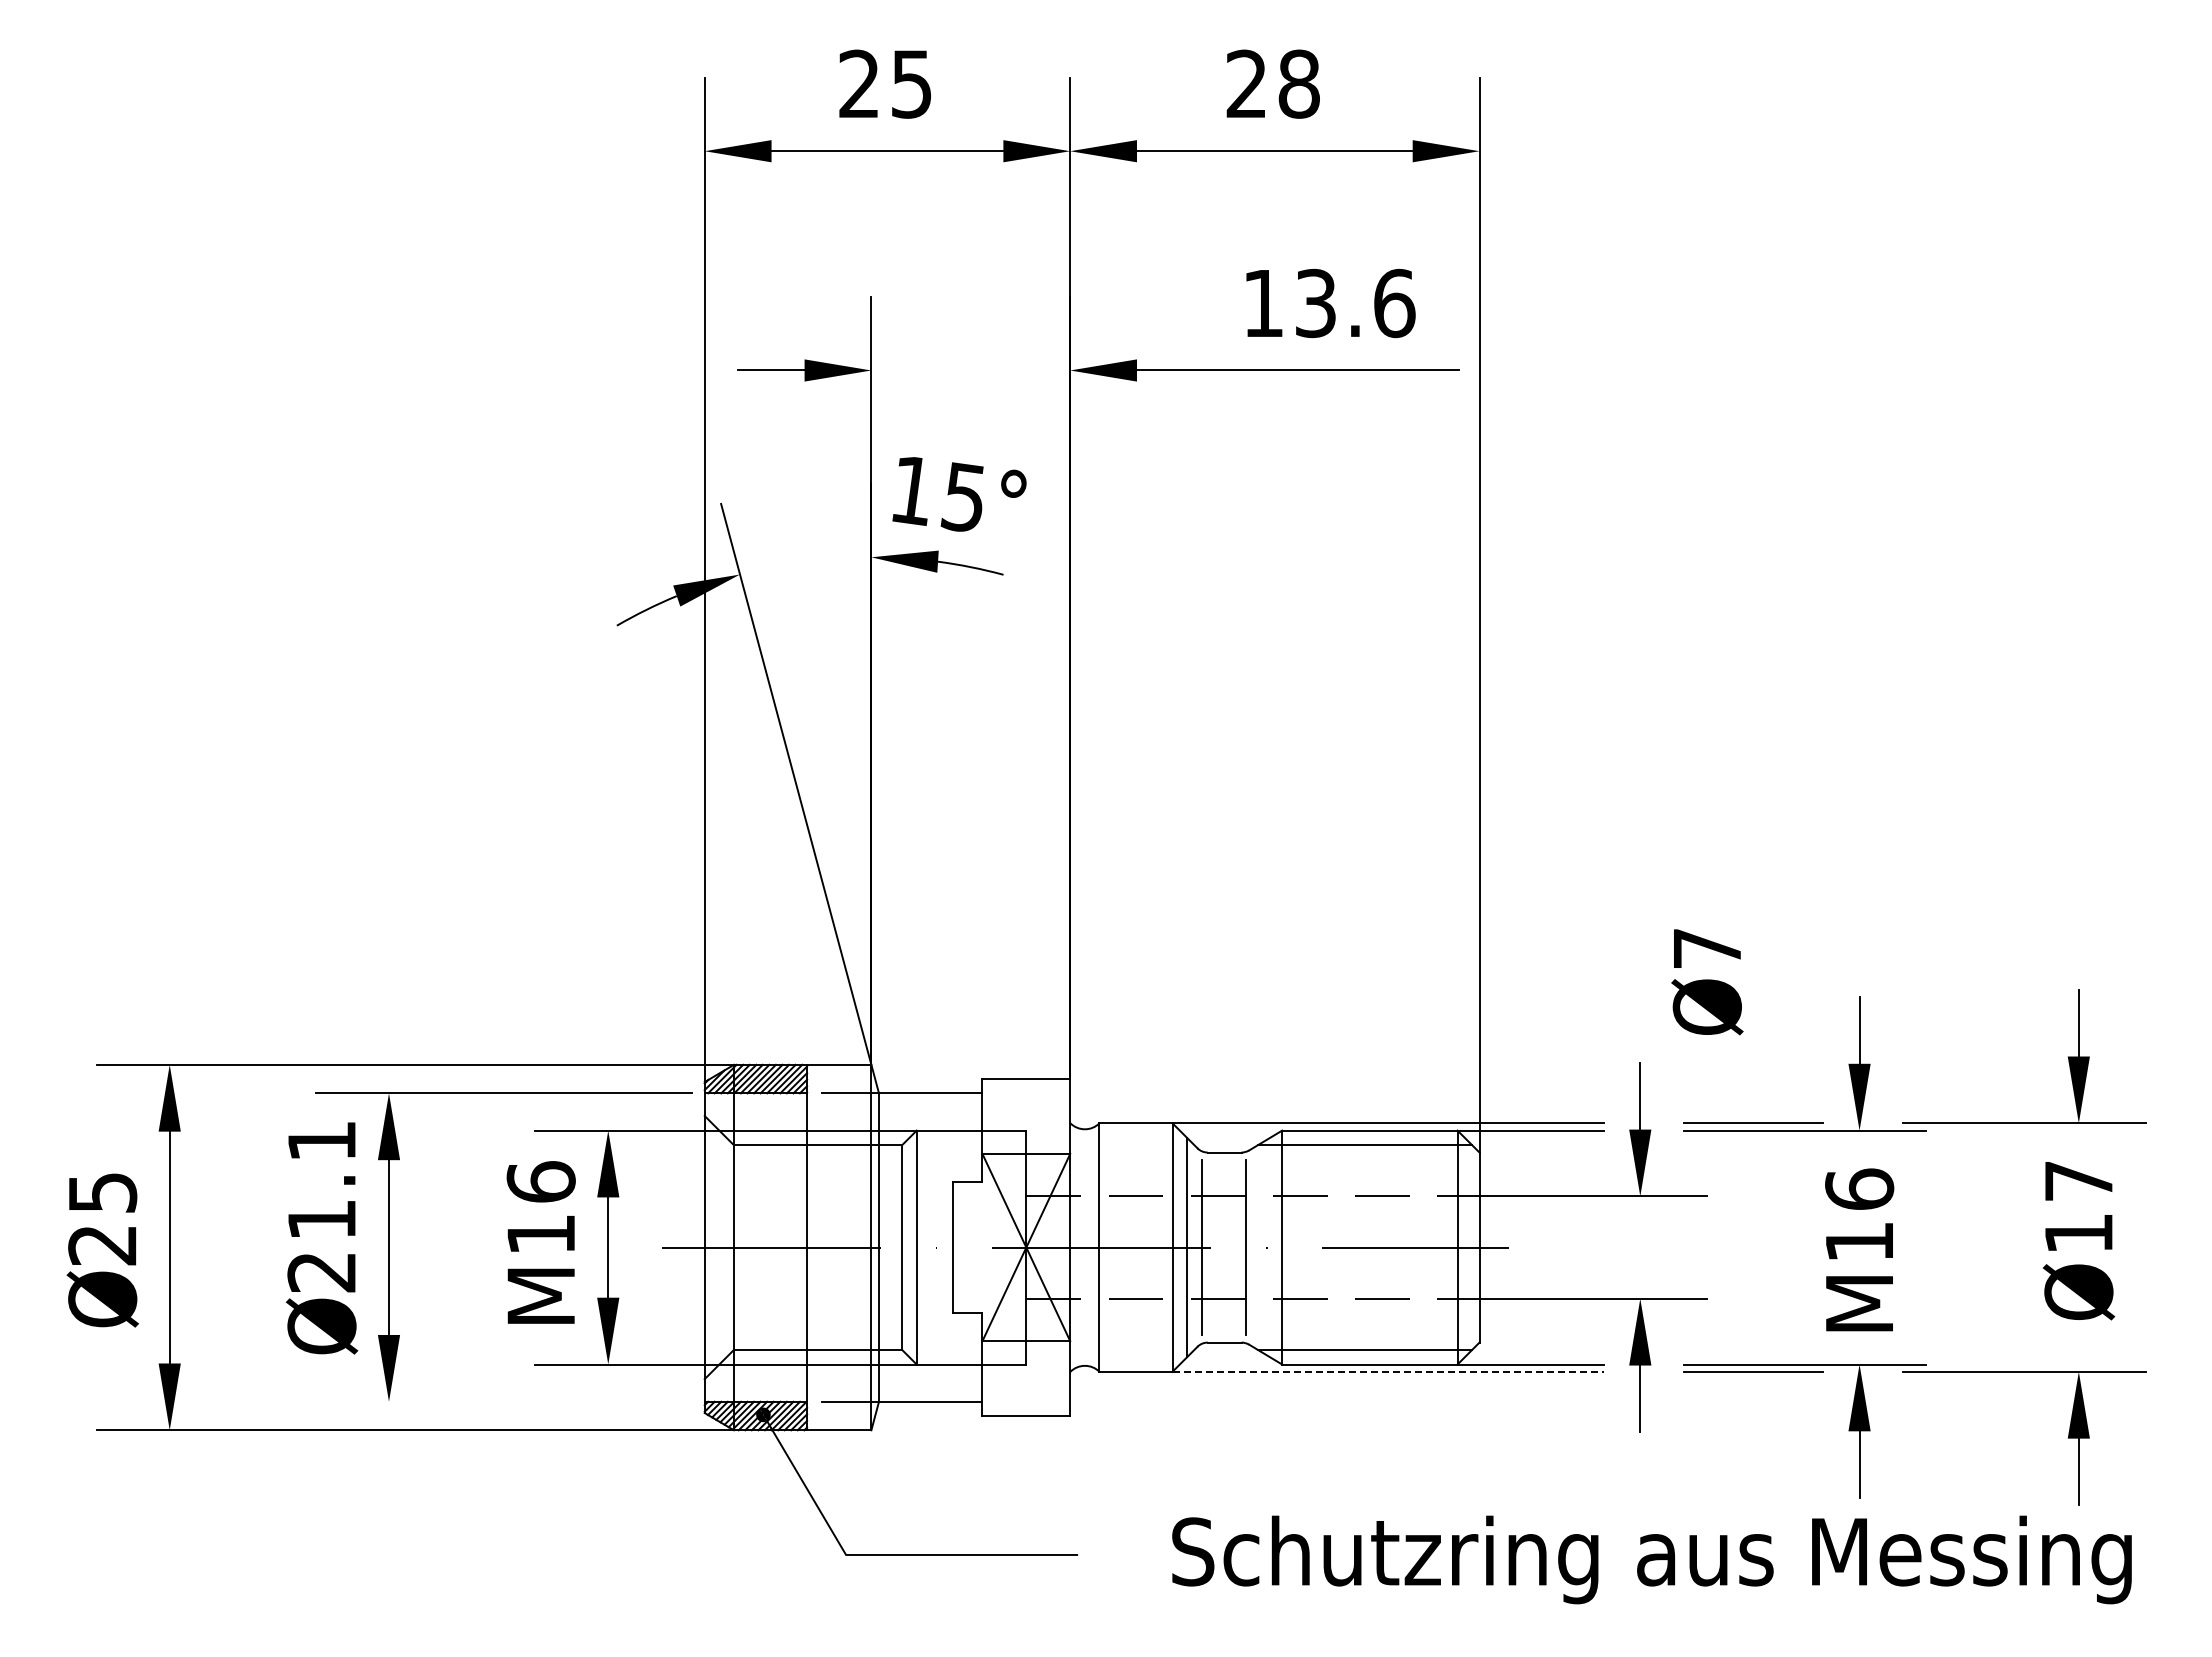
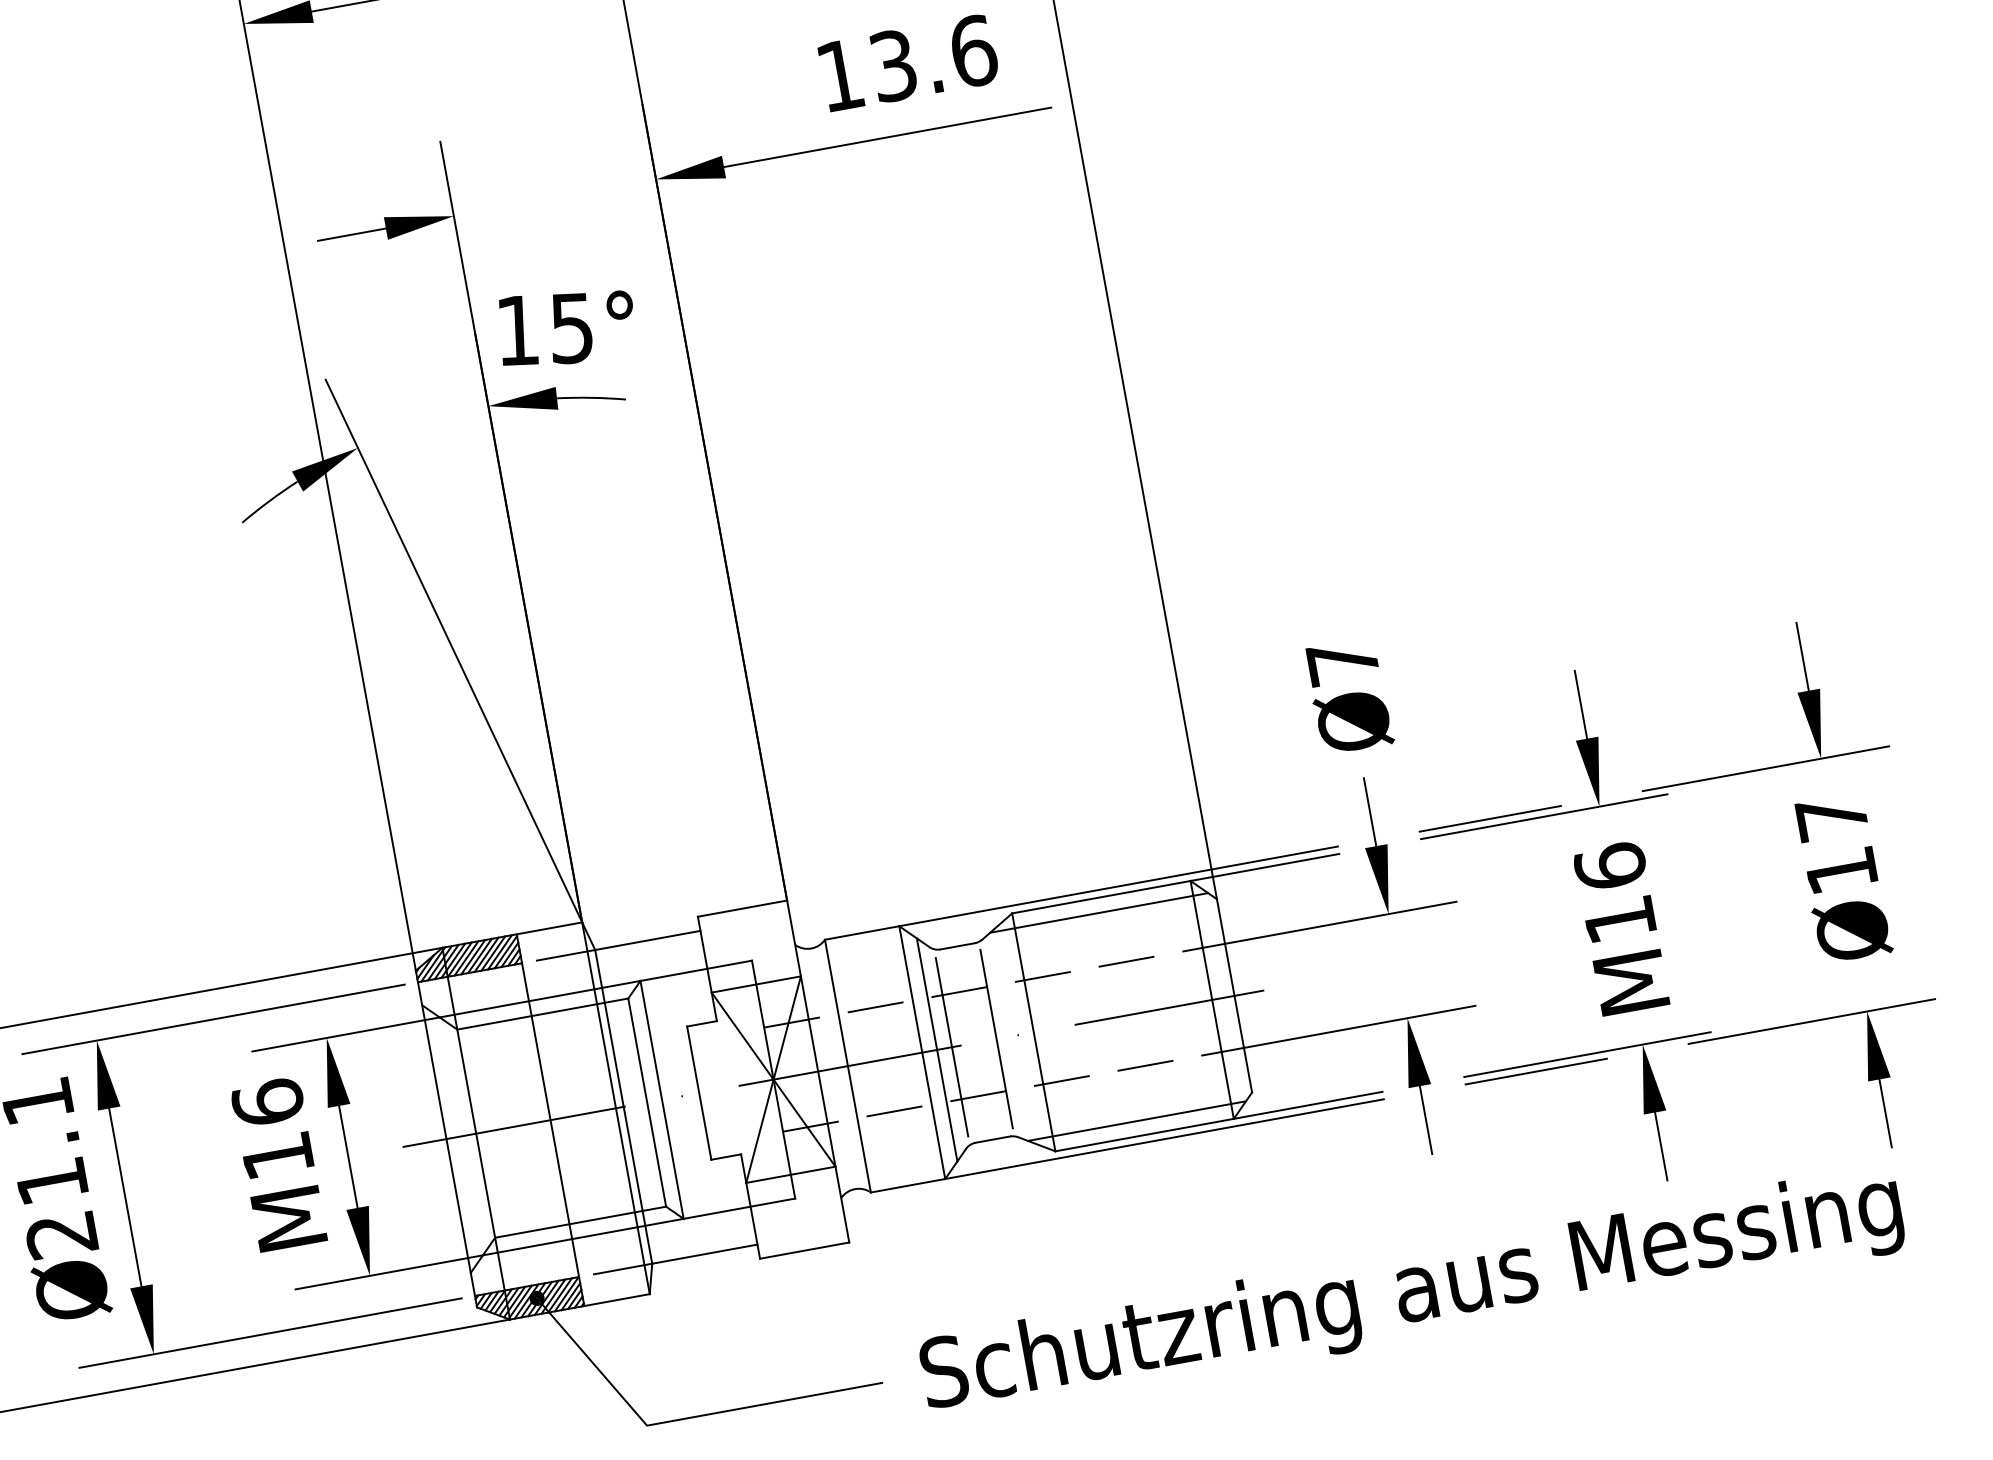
text: (1707, 982) -> (1349, 696), moved
line: (1388, 1371) -> (1164, 1138), dashed -> solid
line: (503, 1401) -> (270, 1332), added
text: (1651, 1559) -> (1411, 1294), moved

